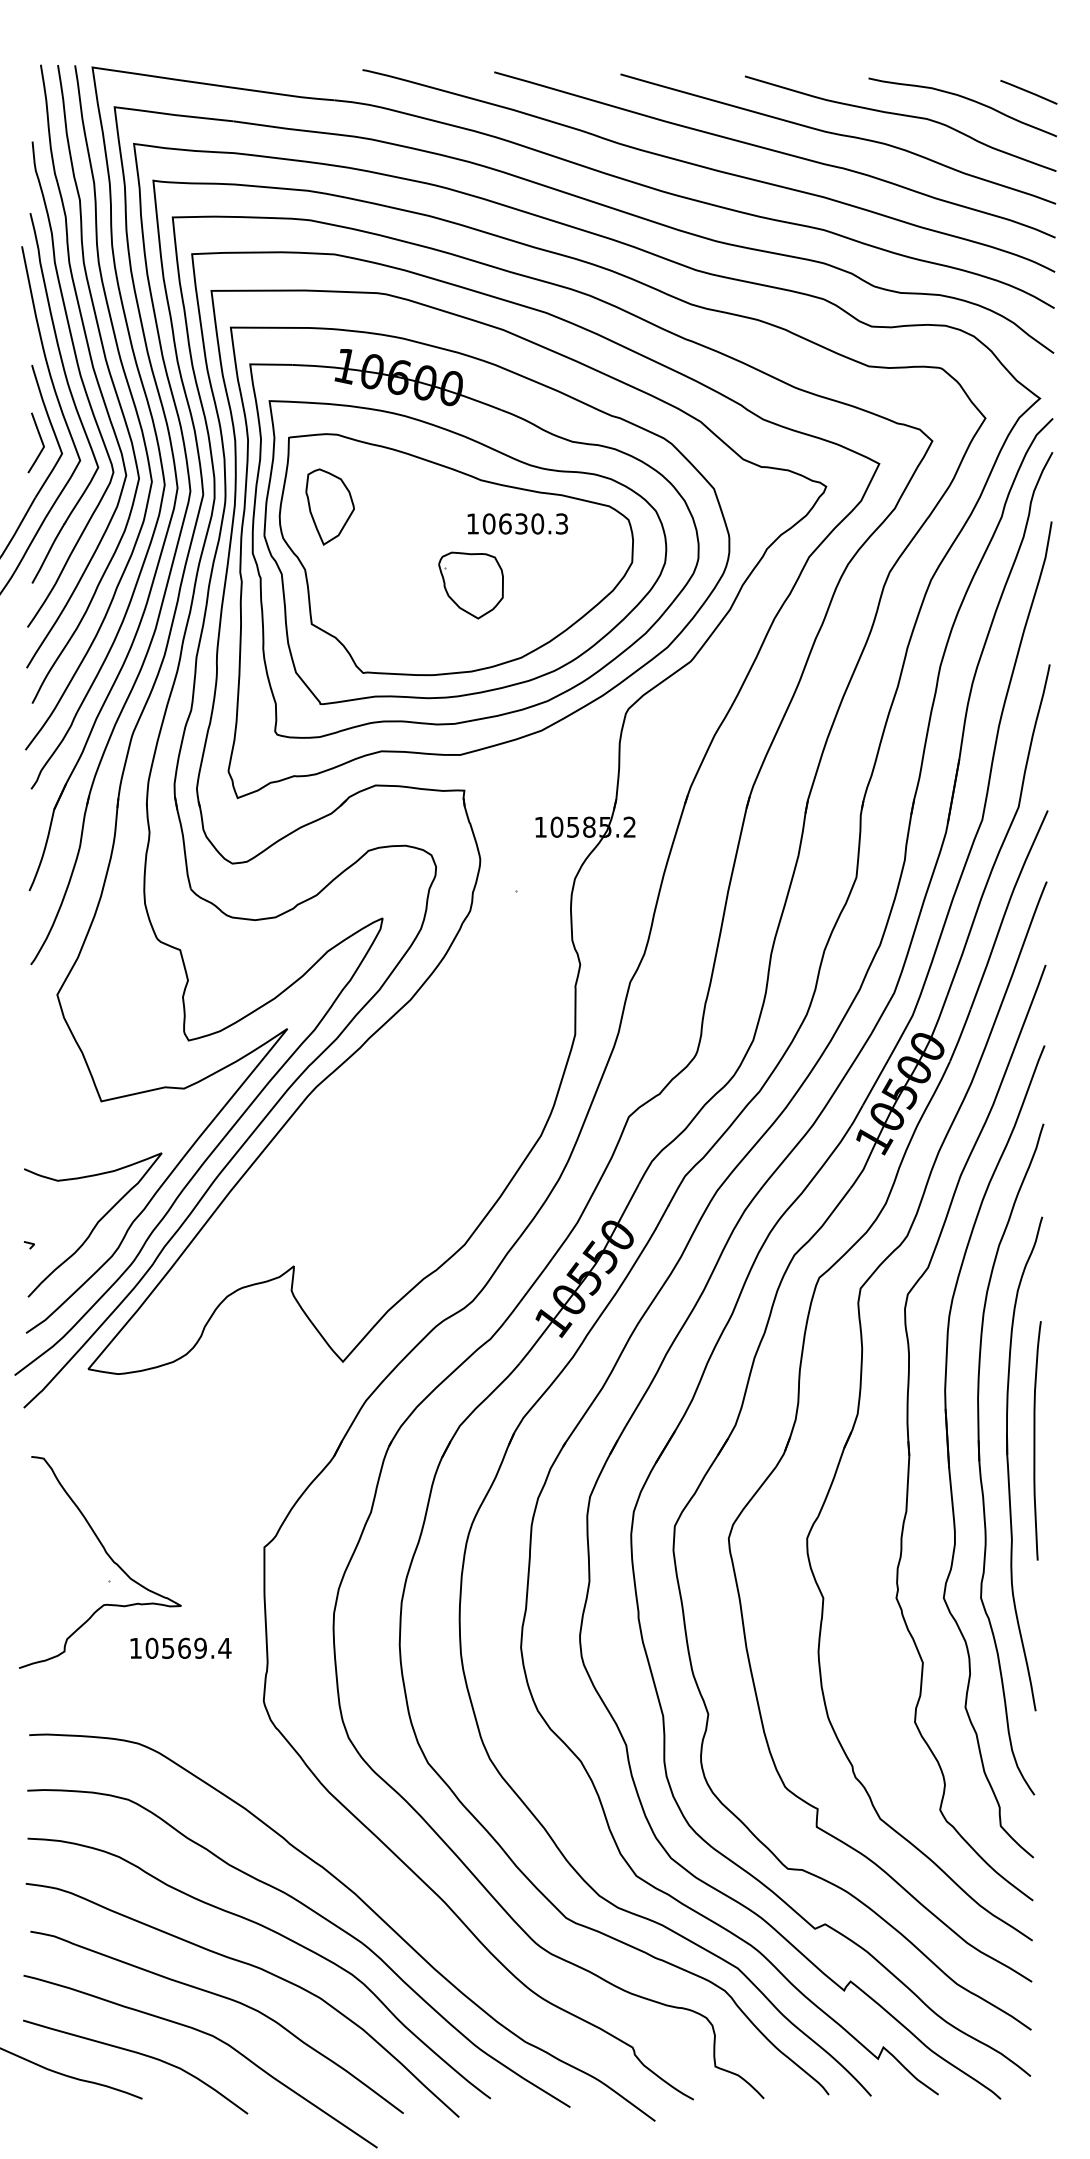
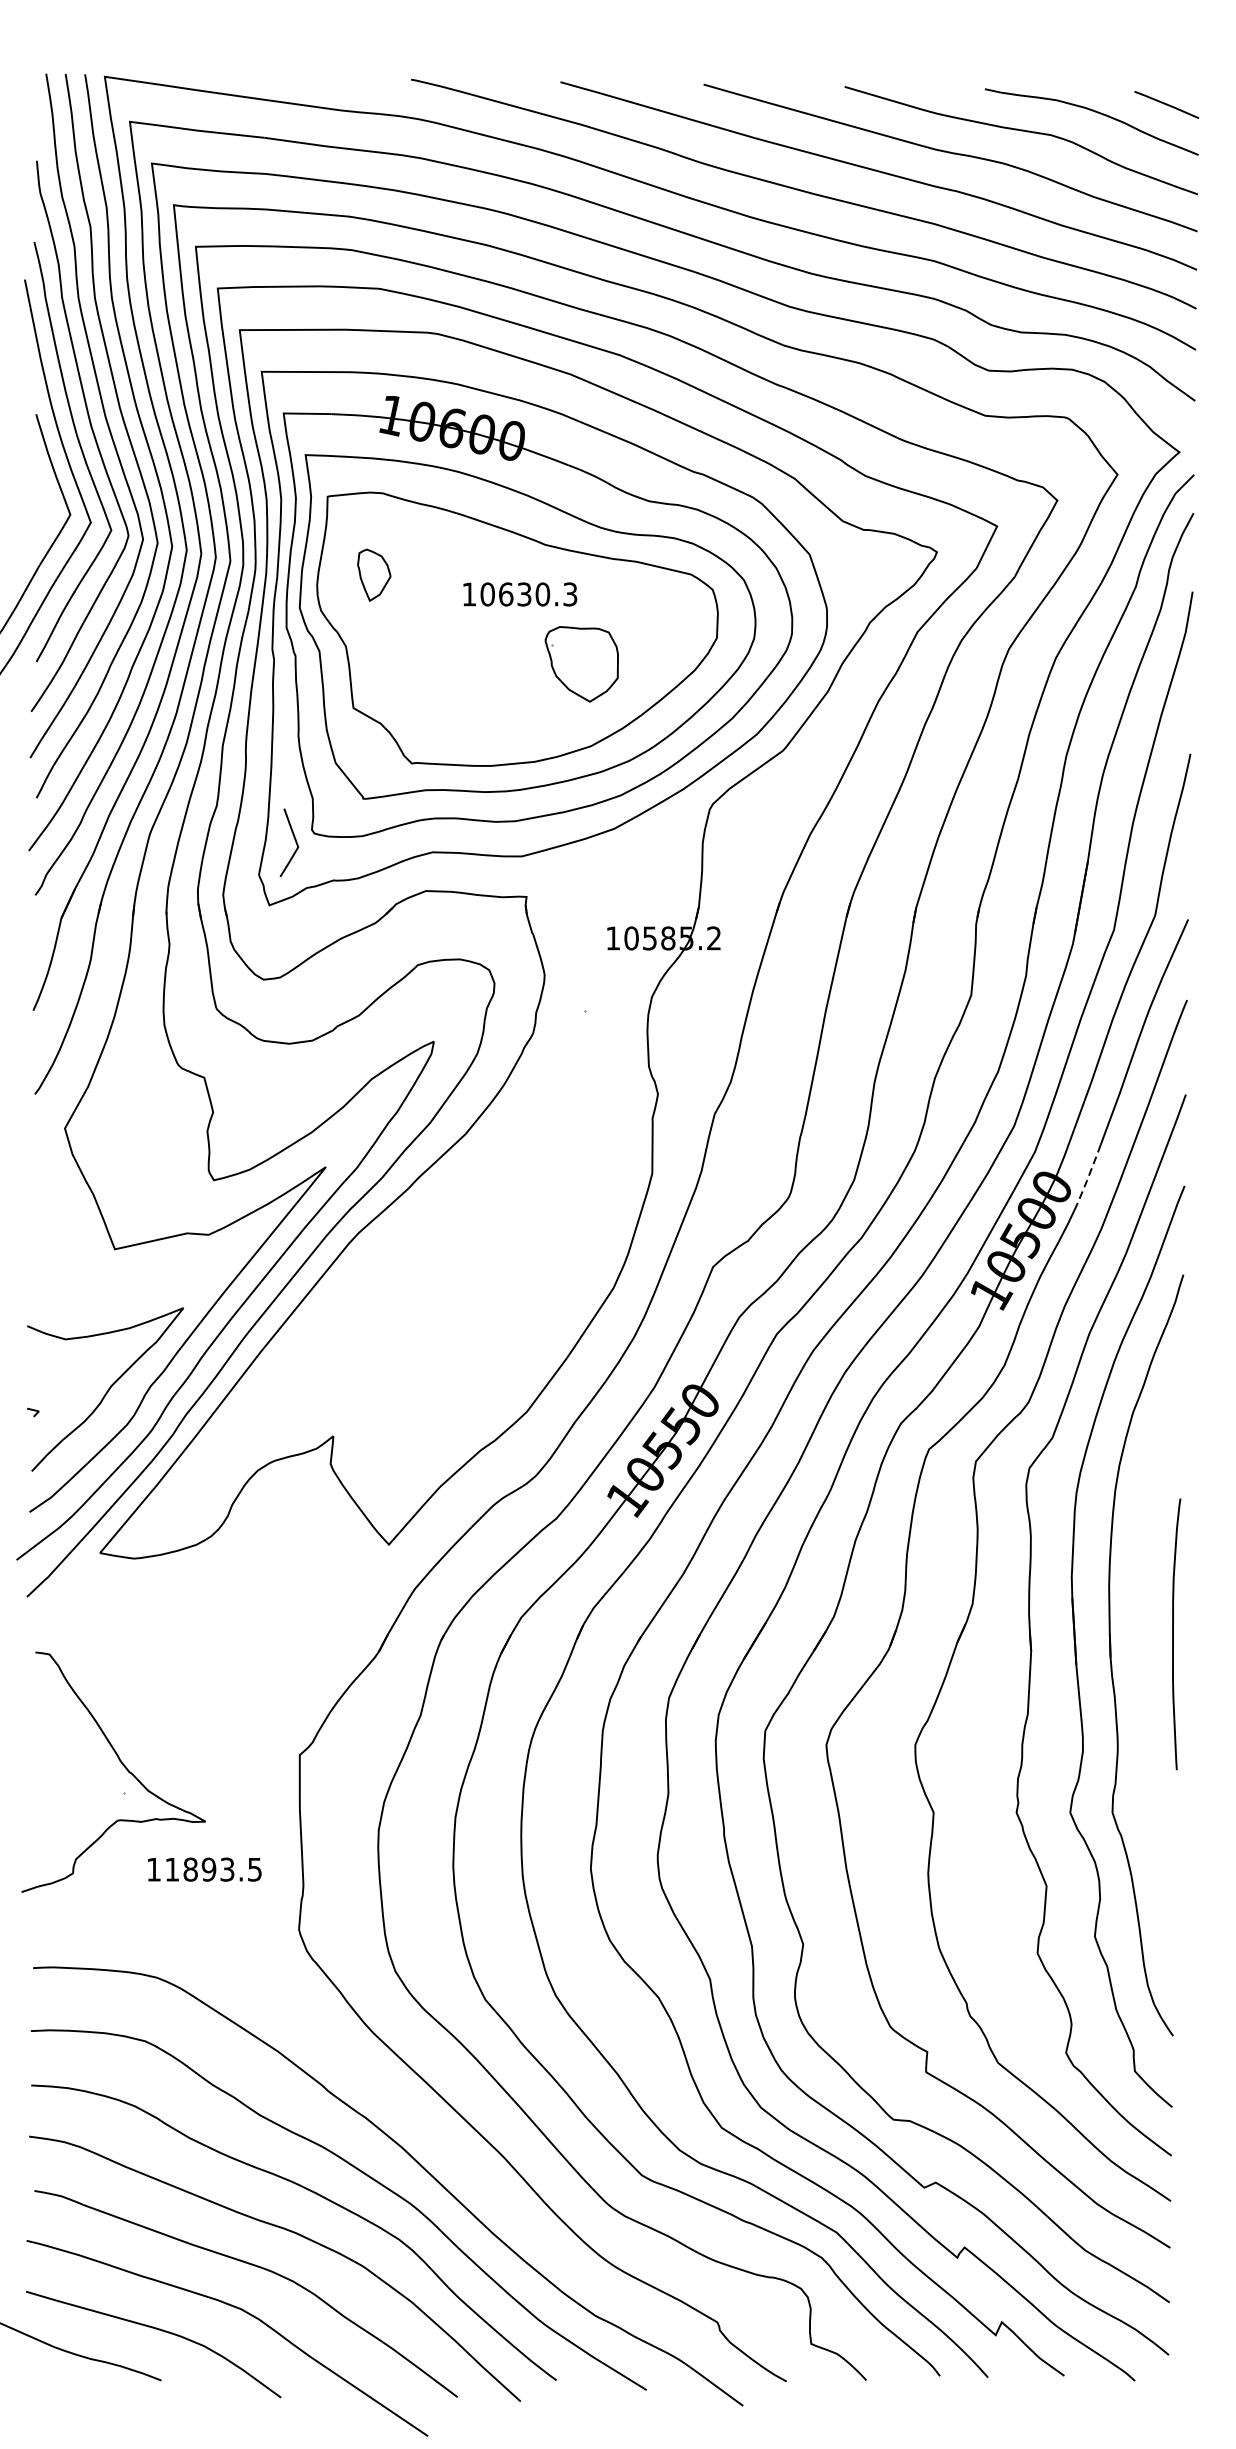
line: (40, 440) -> (294, 840), moved
part: (329, 506) -> (373, 574), size x0.6
text: (517, 523) -> (519, 593), moved
part: (470, 585) -> (581, 664), moved
line: (960, 1036) -> (1089, 1175), solid -> dashed
part: (1008, 1463) -> (1143, 1659), removed
text: (188, 1647) -> (213, 1868), 10569.4 -> 11893.5

